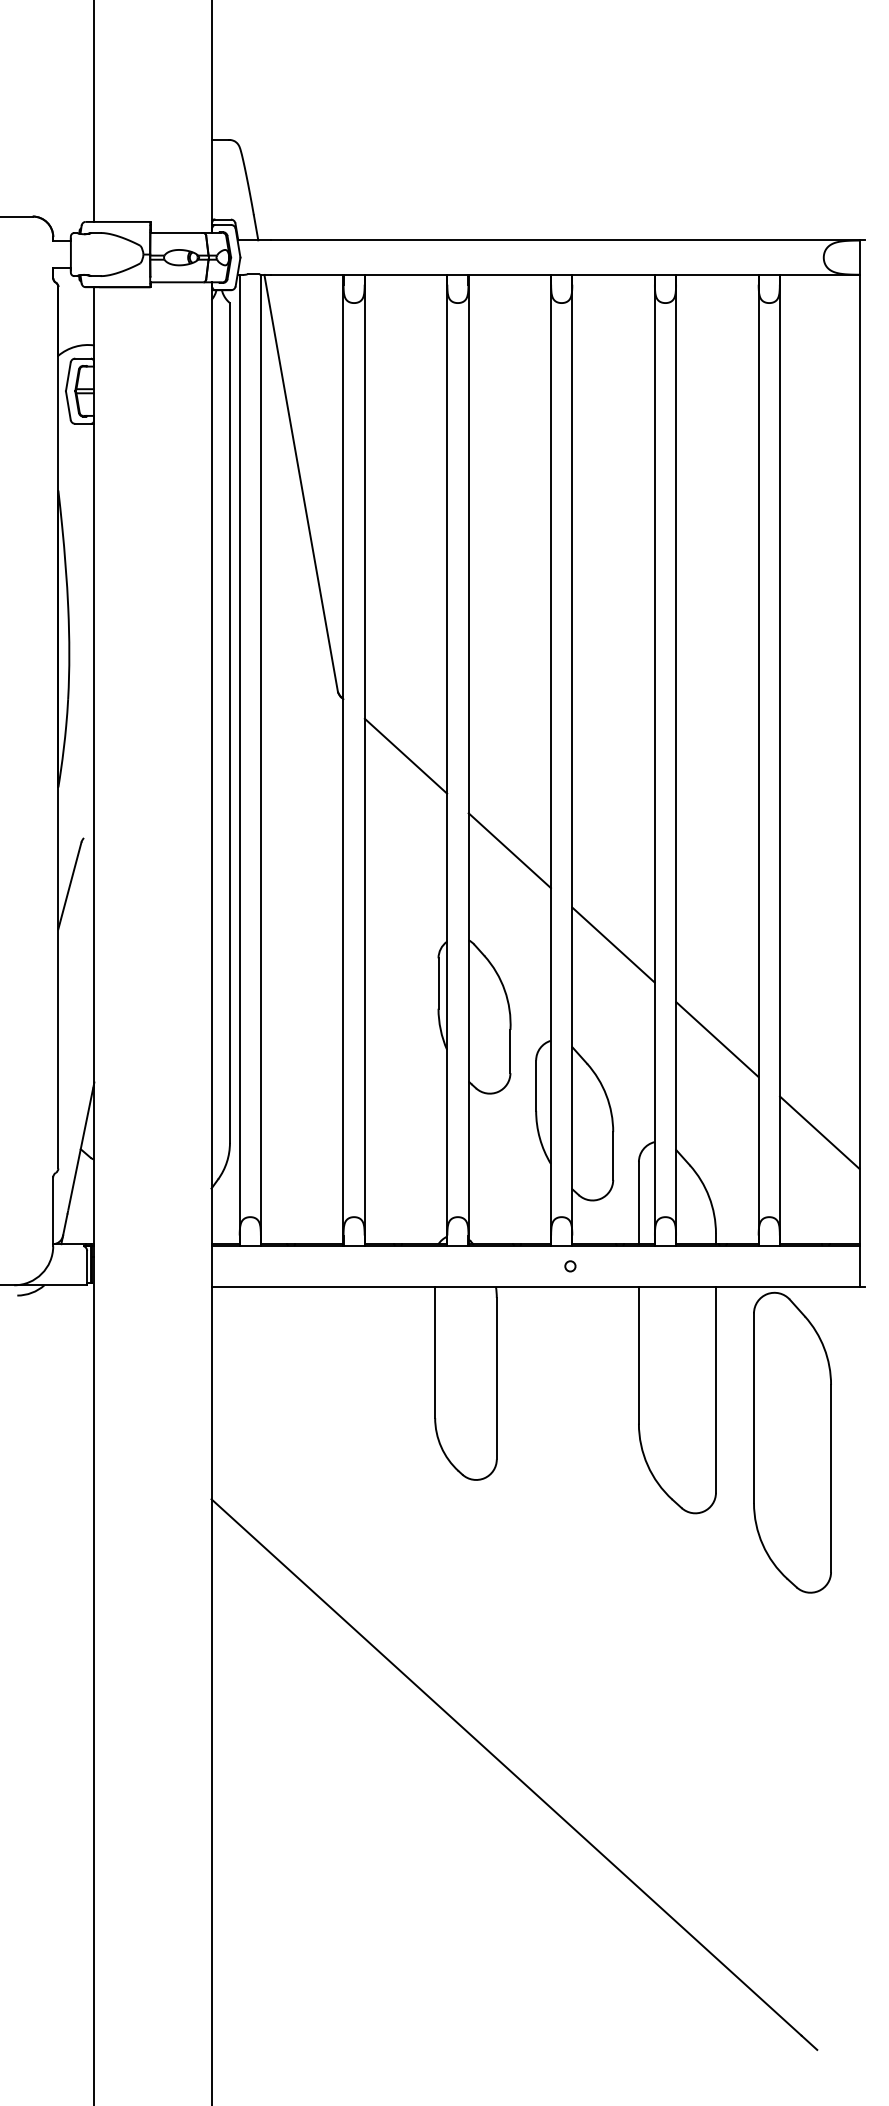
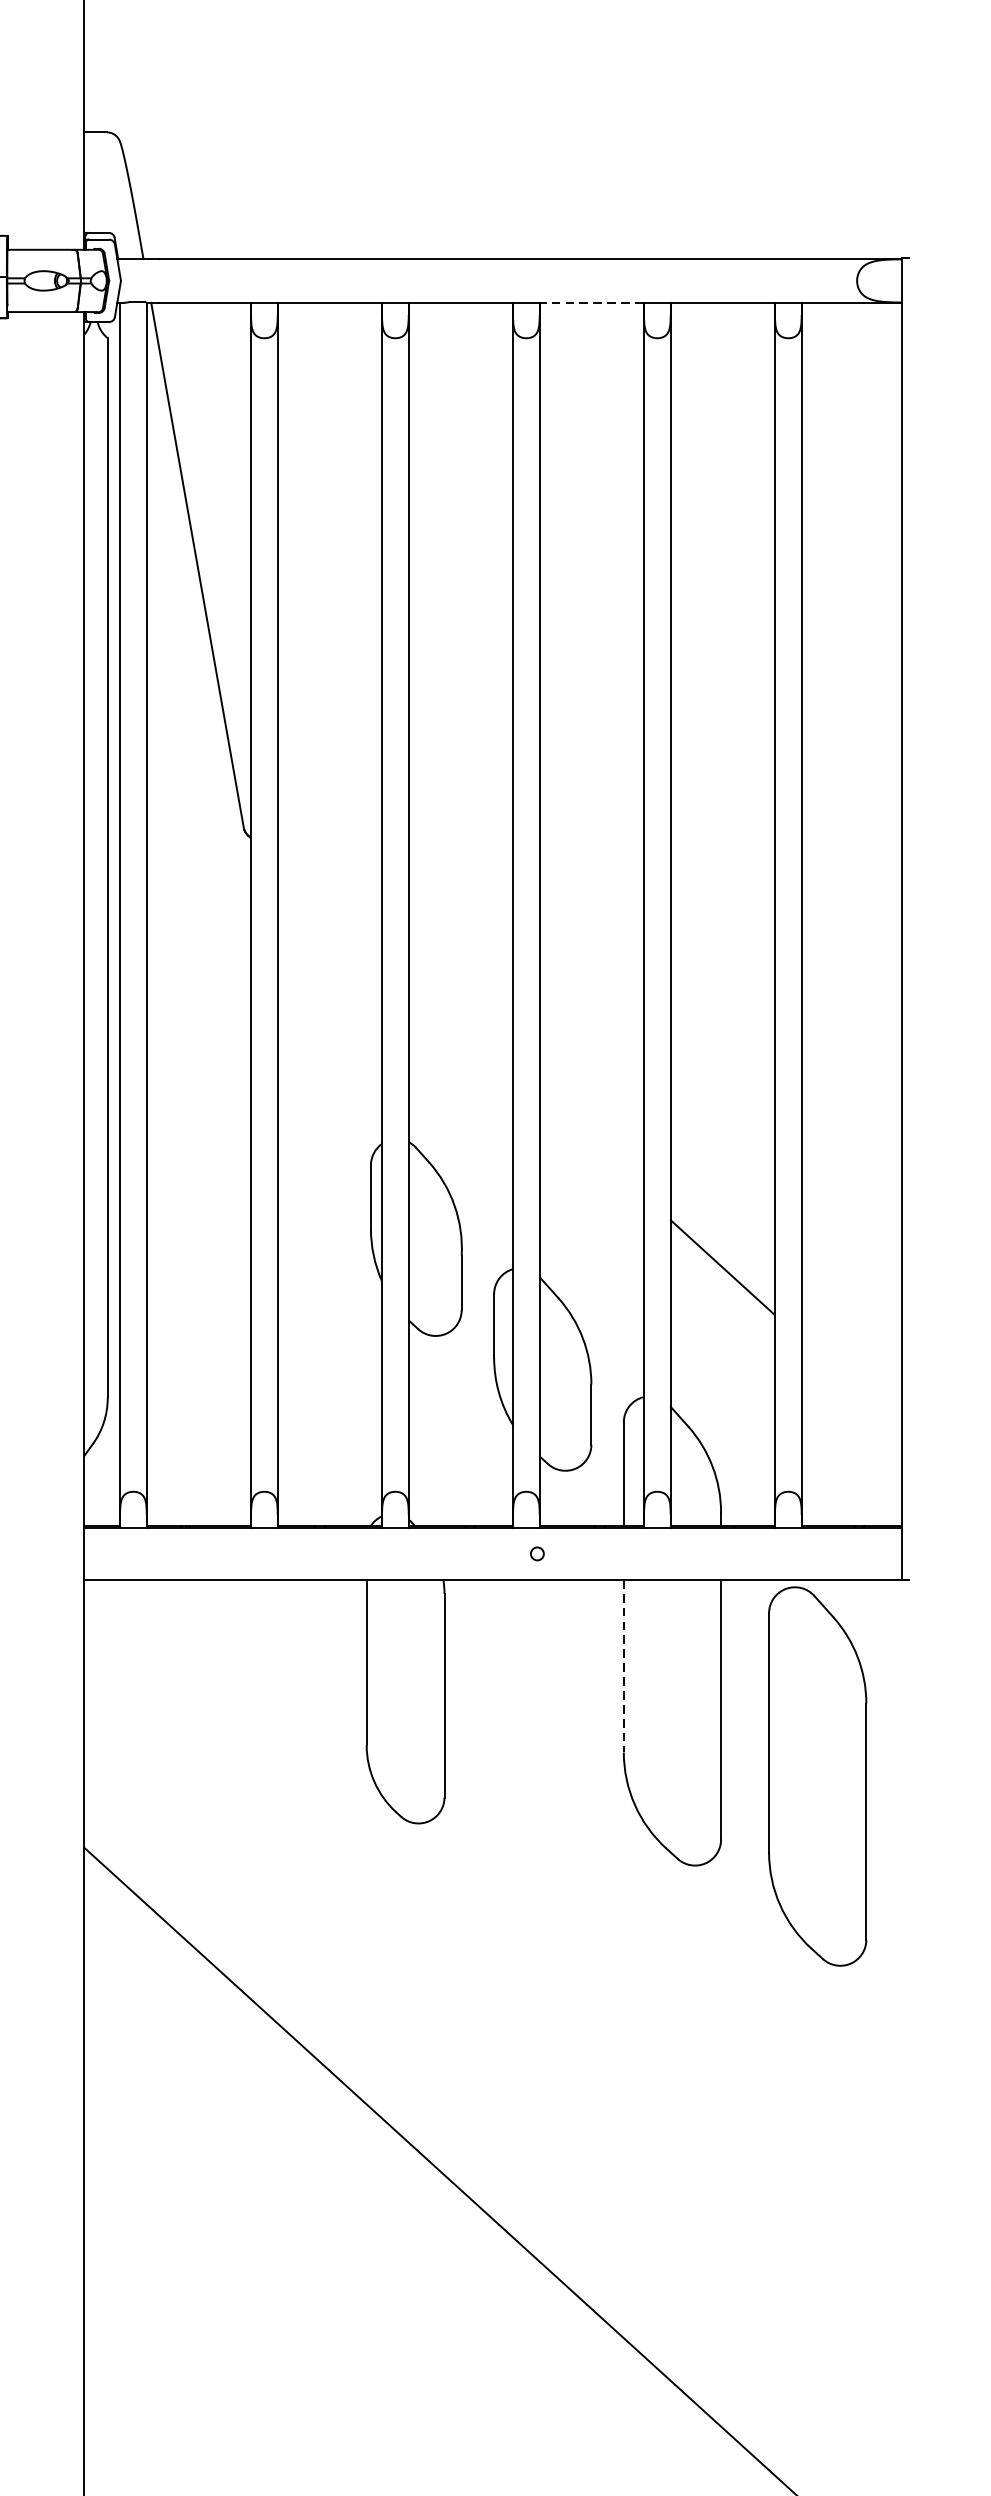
line: (613, 274) -> (591, 302), solid -> dashed
line: (405, 755) -> (329, 909), removed
line: (509, 850) -> (460, 1029), removed
line: (613, 944) -> (591, 1147), removed
line: (819, 1132) -> (851, 1384), removed
line: (638, 1355) -> (623, 1666), solid -> dashed

